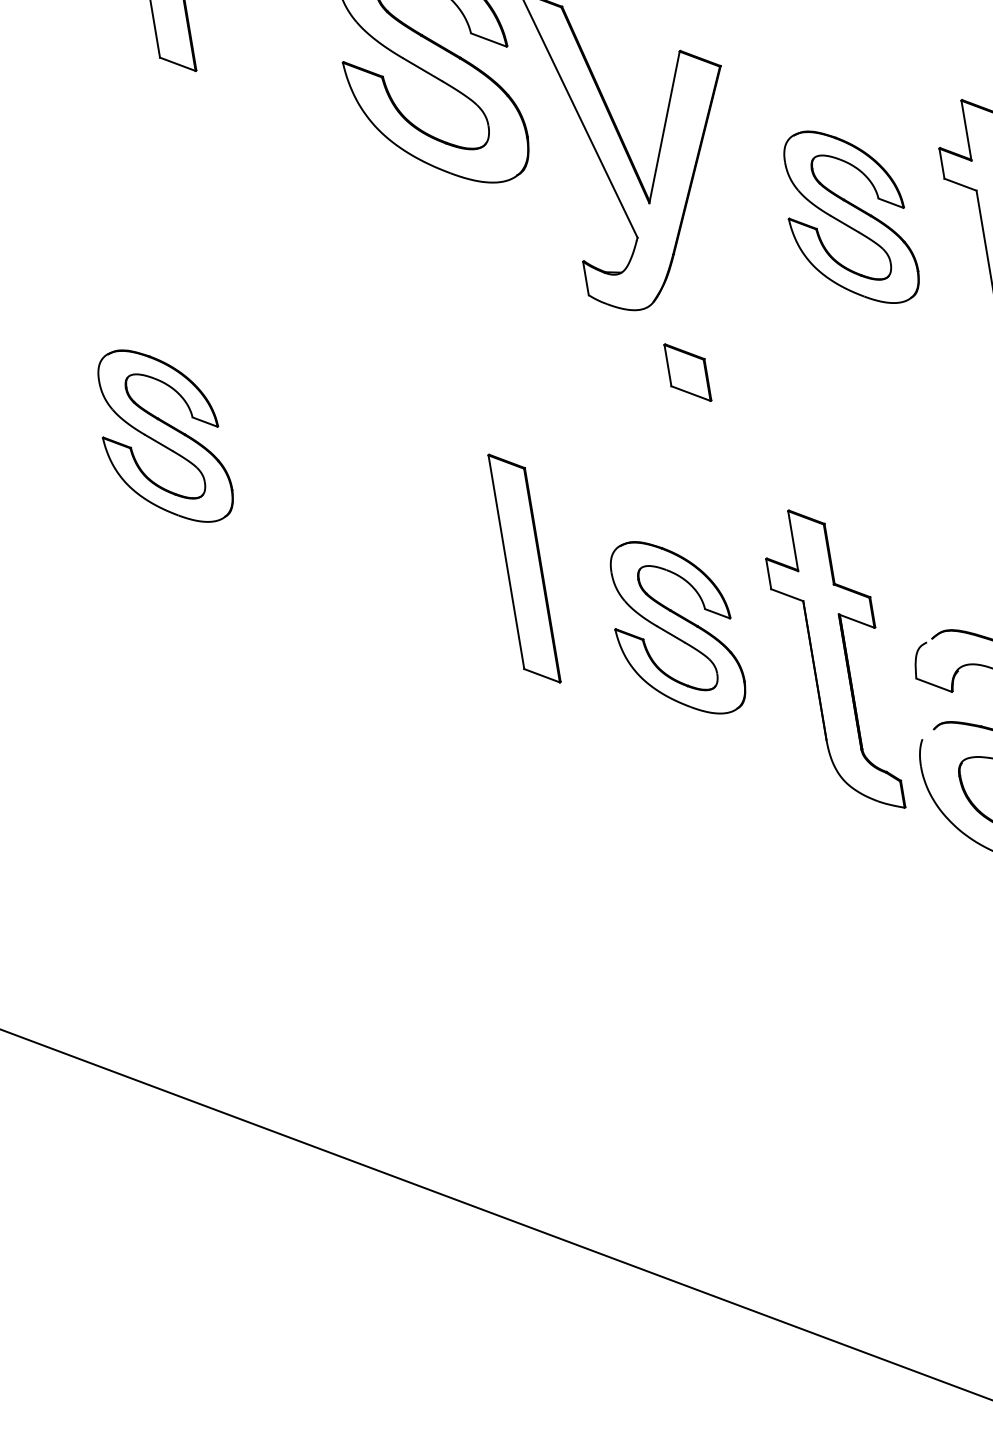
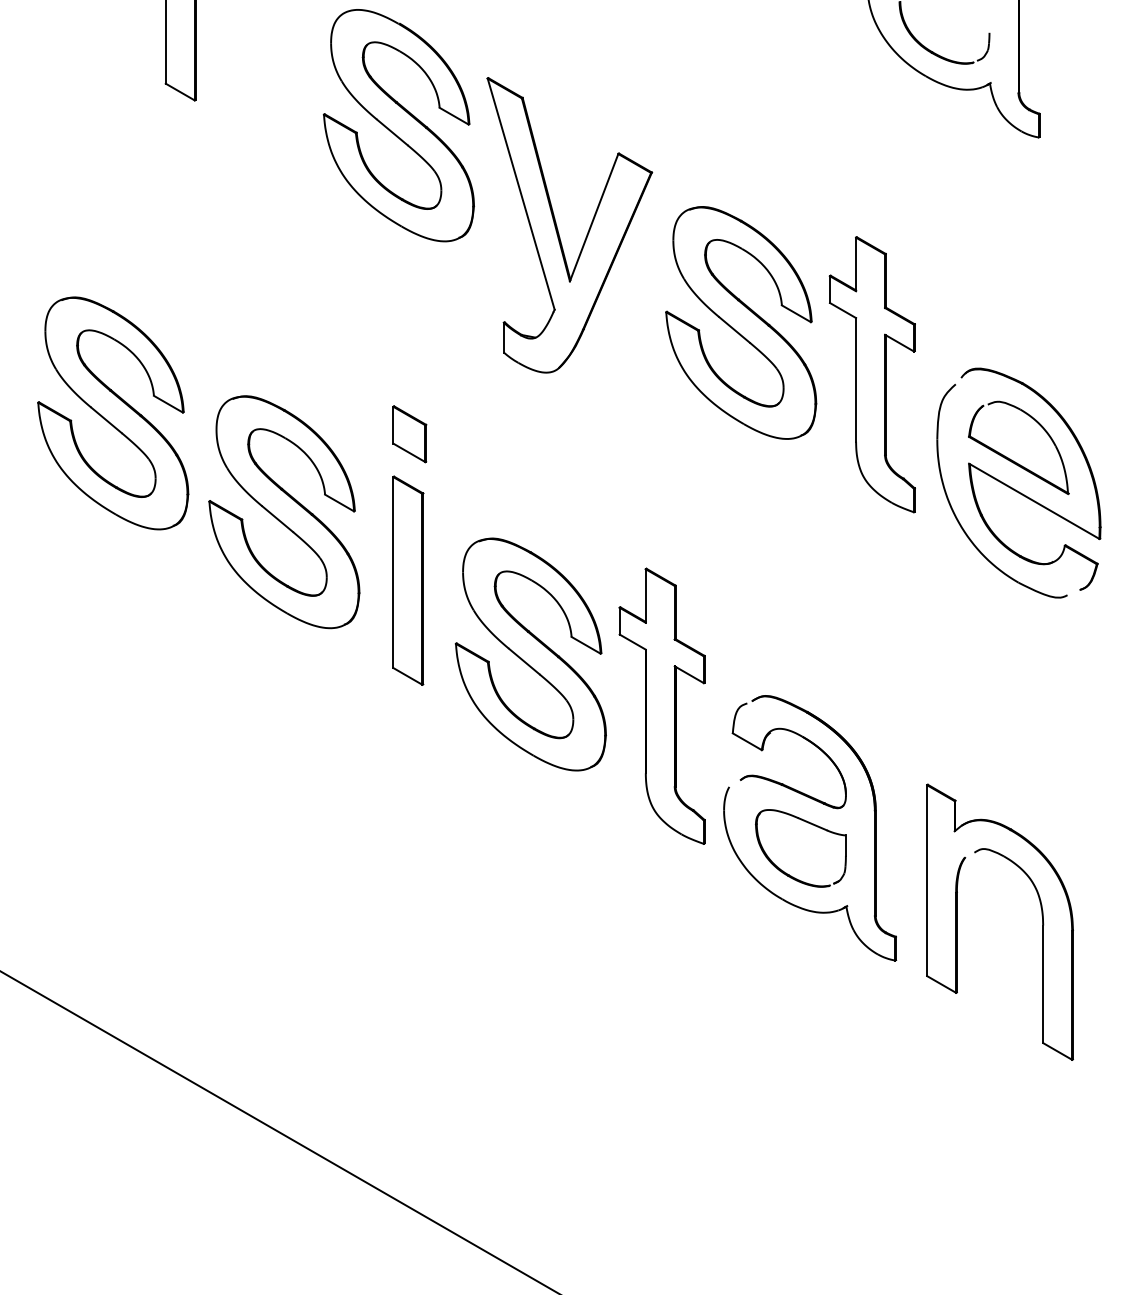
part: (849, 217) -> (741, 322), size x1.43
part: (687, 372) -> (409, 434), moved
part: (163, 436) -> (113, 413), size x1.43
part: (373, 515) -> (284, 512), added
part: (675, 628) -> (530, 654), size x1.43

